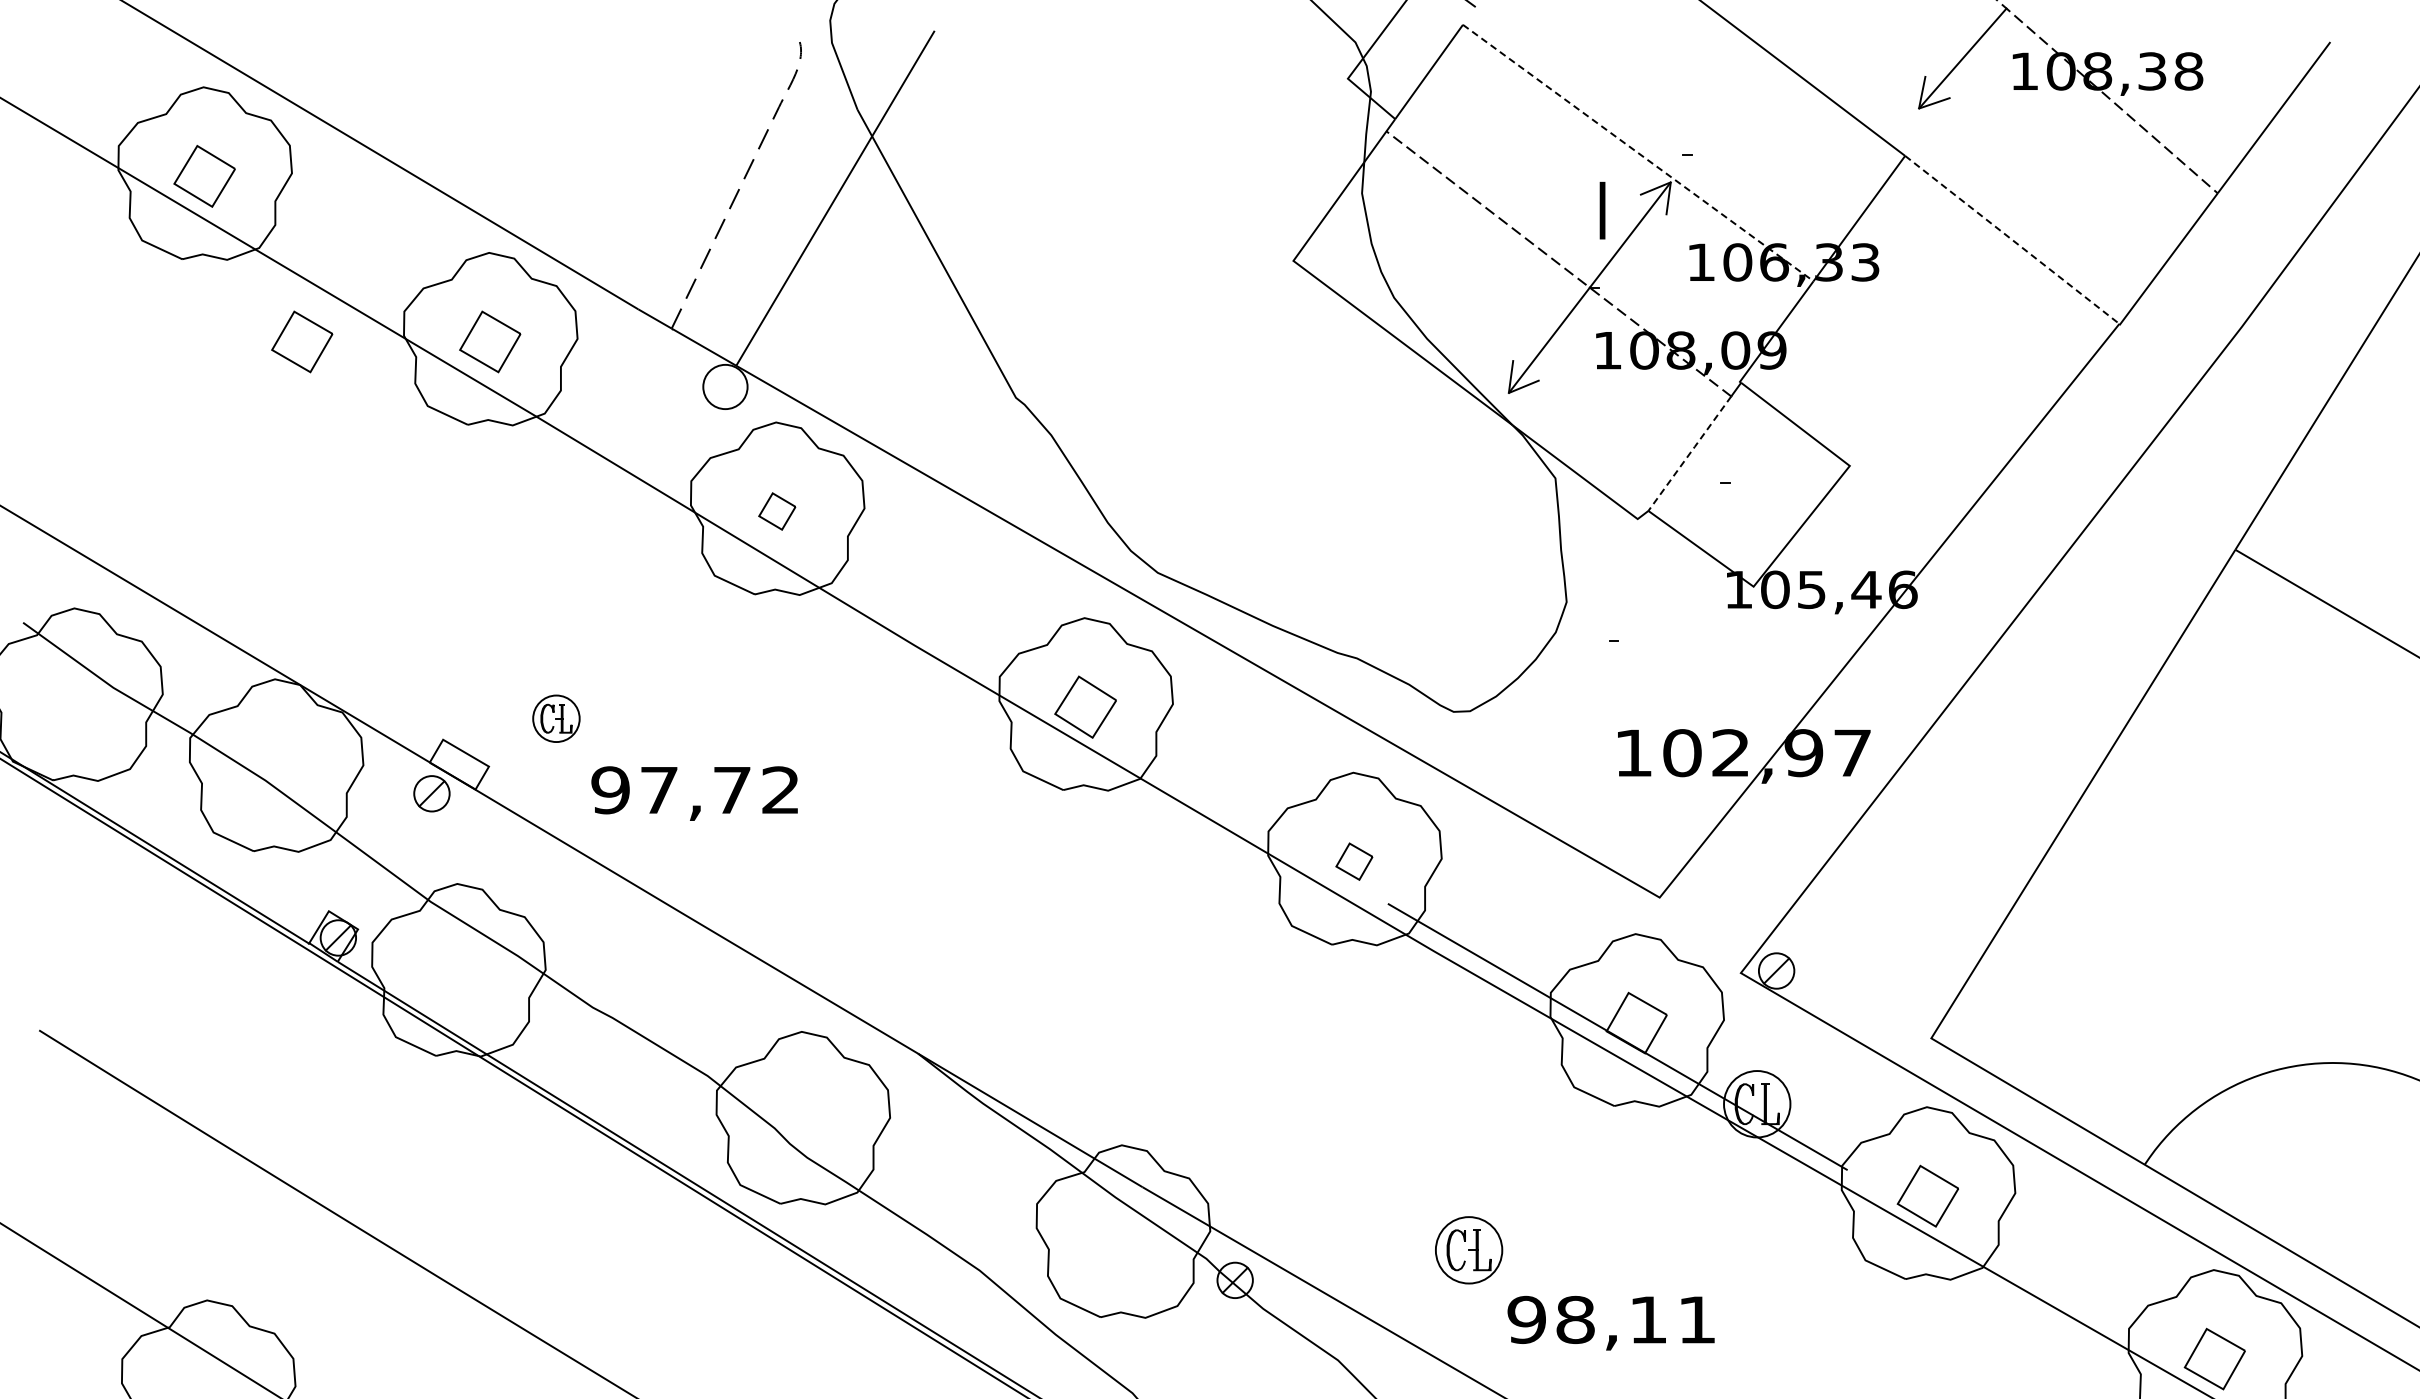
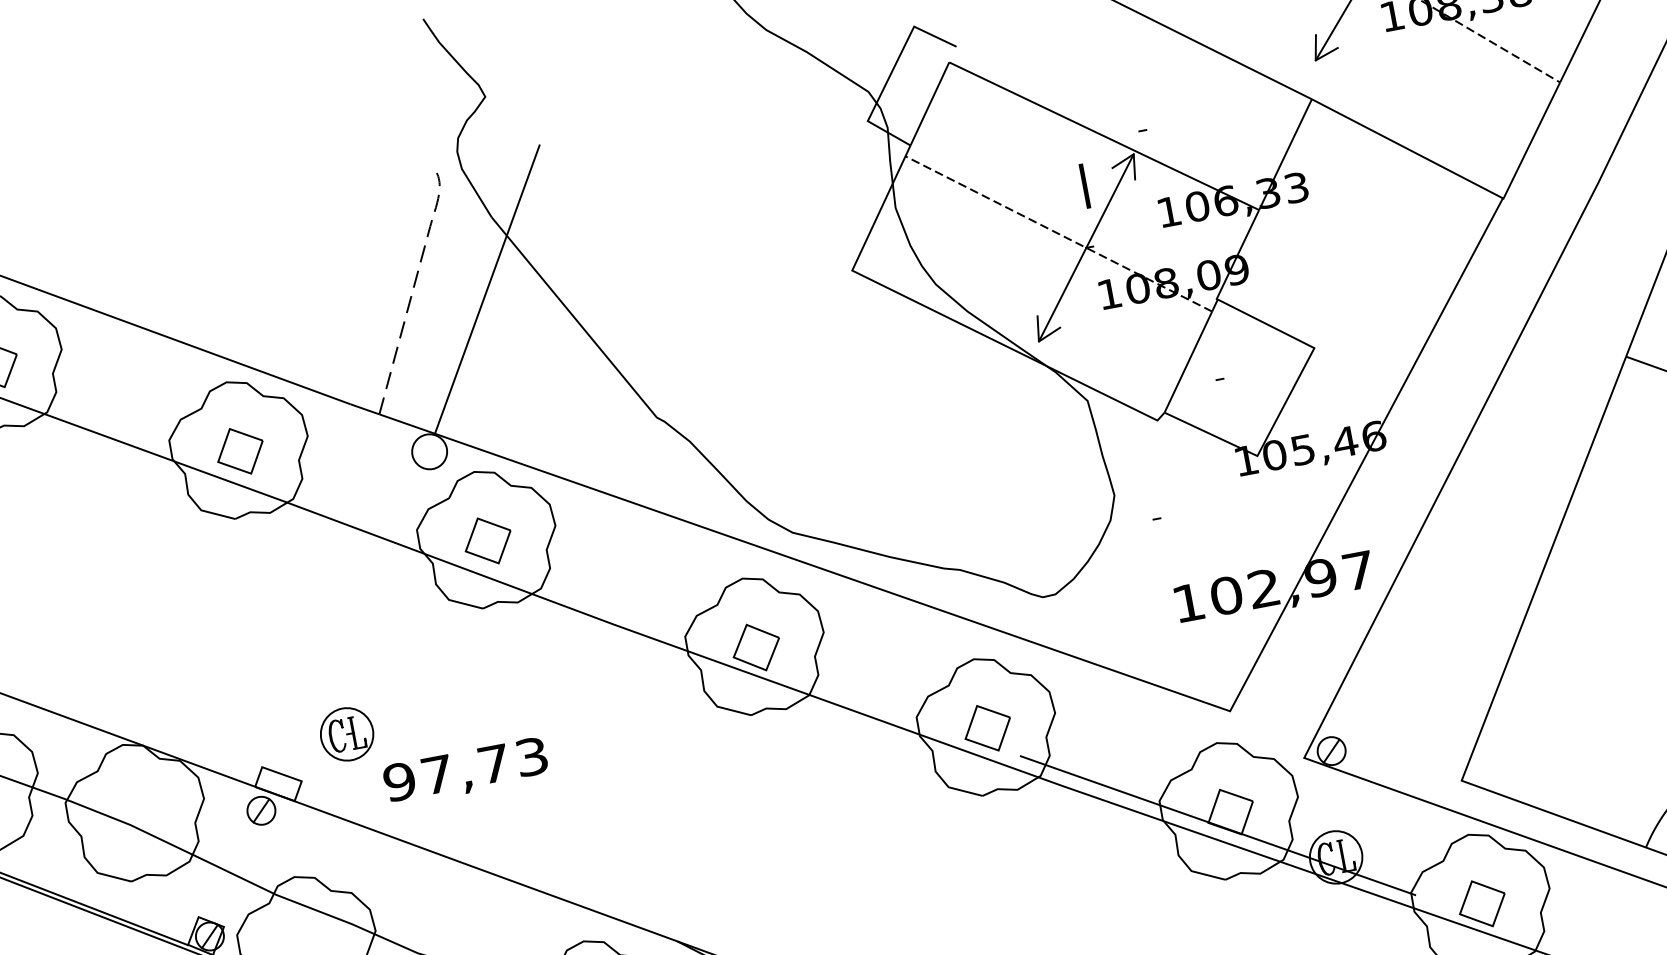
line: (1639, 153) -> (1105, 136), dashed -> solid
line: (2012, 239) -> (1407, 148), dashed -> solid
part: (302, 341) -> (94, 478), removed
line: (1690, 453) -> (1188, 361), dashed -> solid
part: (777, 511) -> (488, 540), size x1.67
part: (556, 718) -> (347, 734), size x1.43
text: (780, 790) -> (531, 757), 97,72 -> 97,73
part: (1354, 861) -> (987, 728), size x1.67

